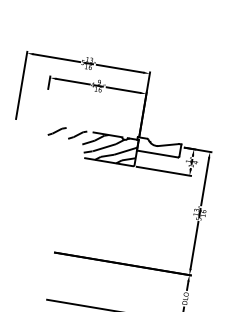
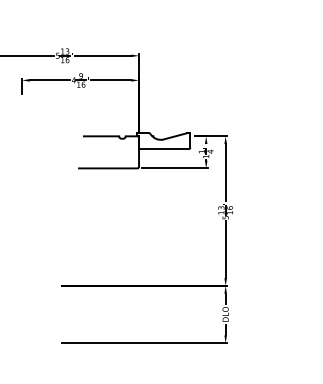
hatch: (91, 145) -> (84, 152), removed

